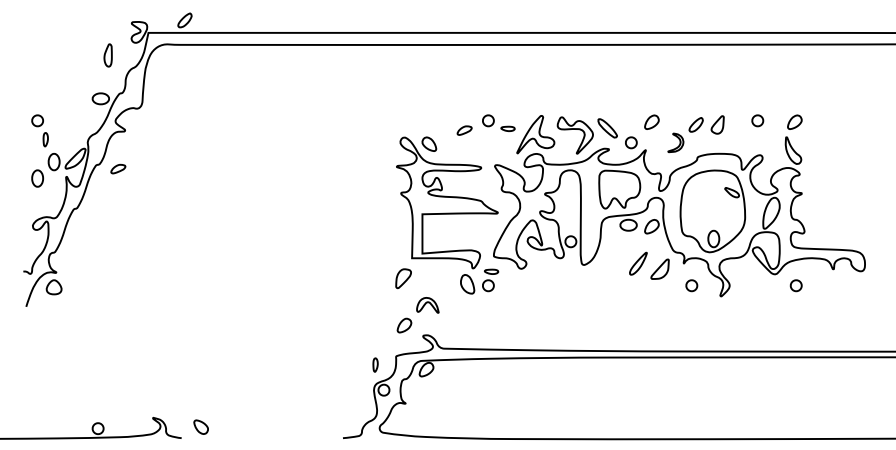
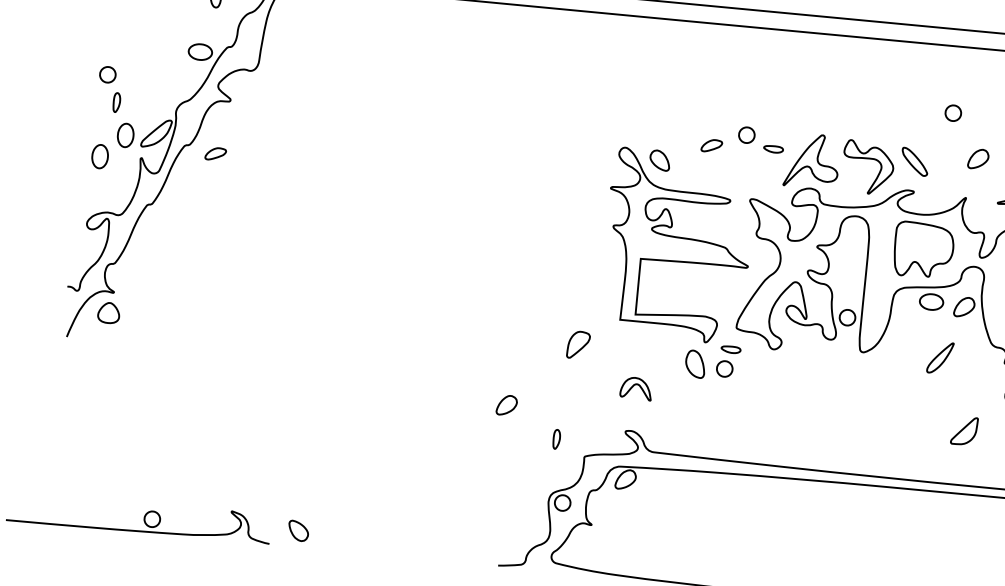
part: (631, 142) -> (953, 112), moved
part: (659, 268) -> (963, 429), moved
part: (403, 278) -> (578, 344), moved
part: (404, 325) -> (506, 405), moved
part: (375, 364) -> (556, 438), moved

